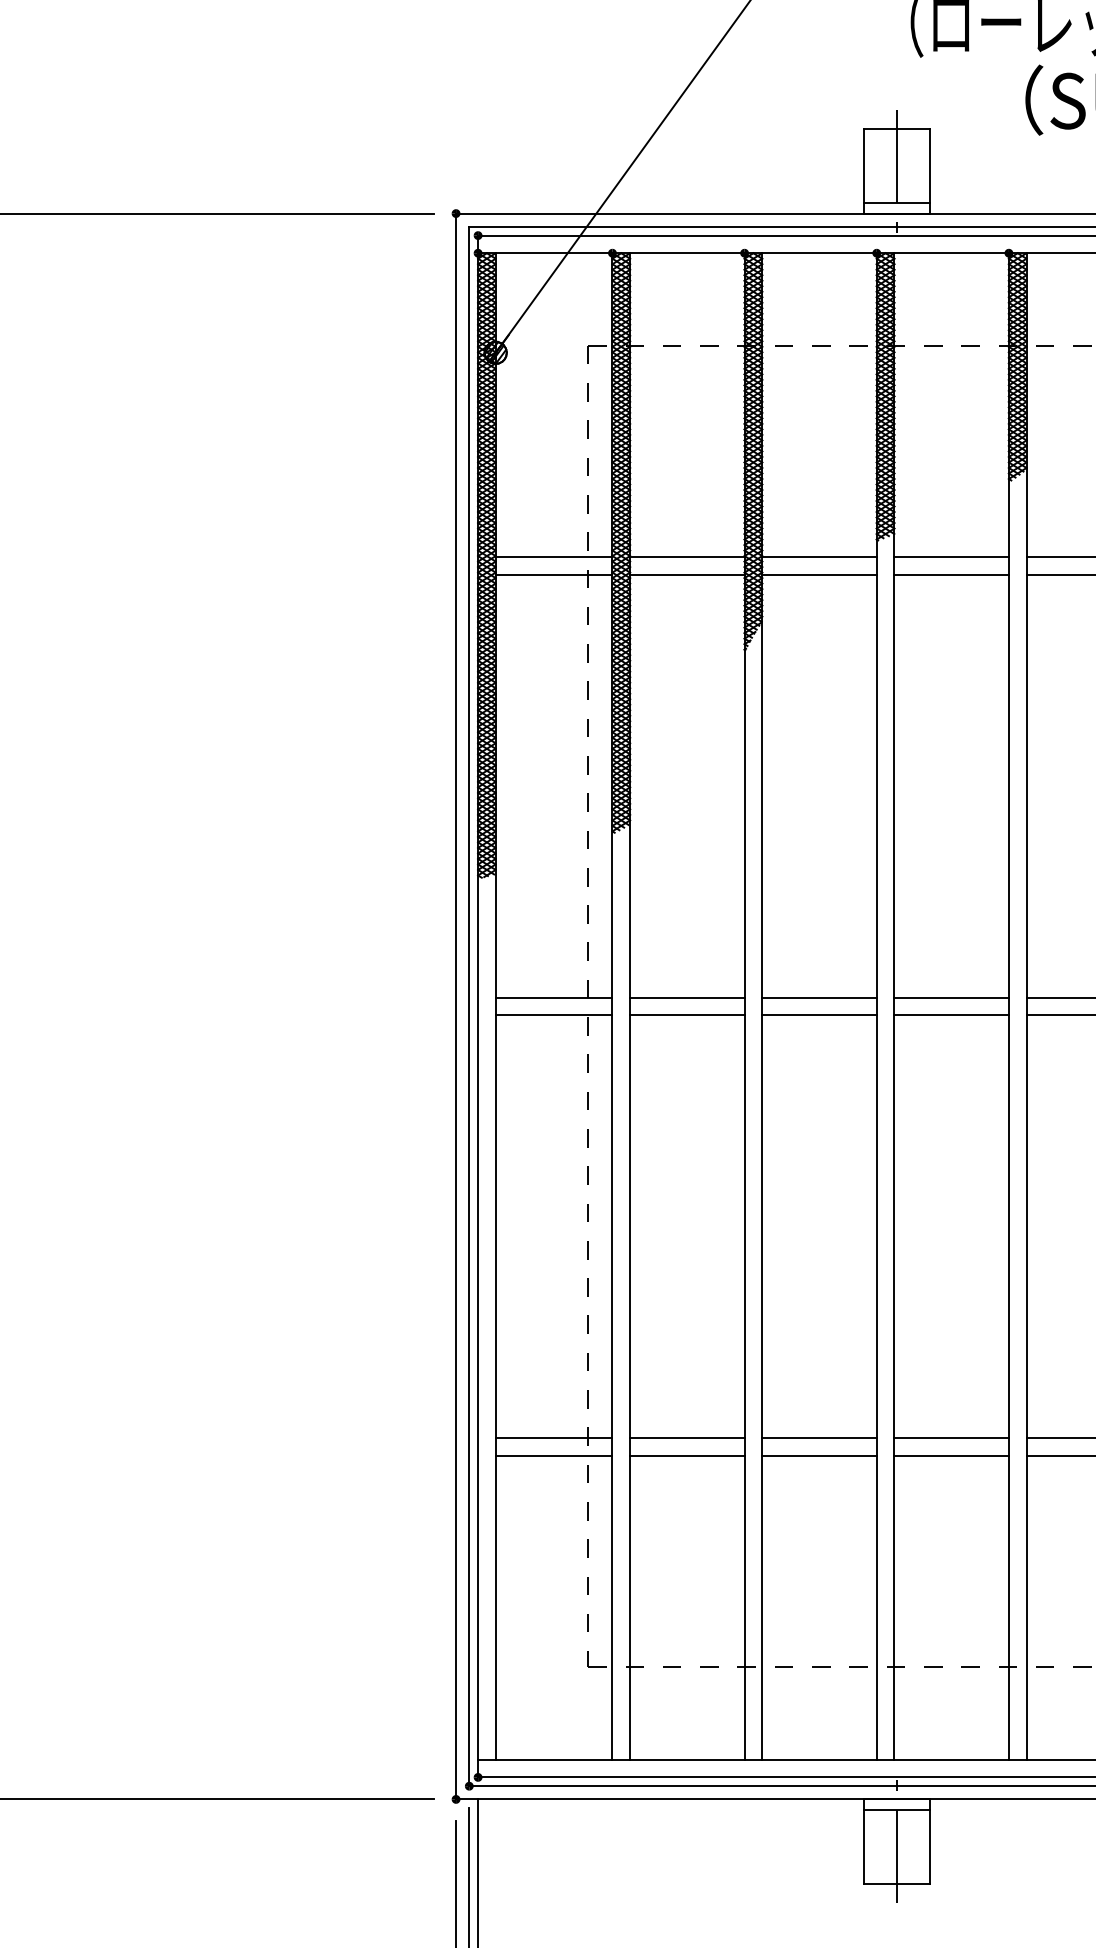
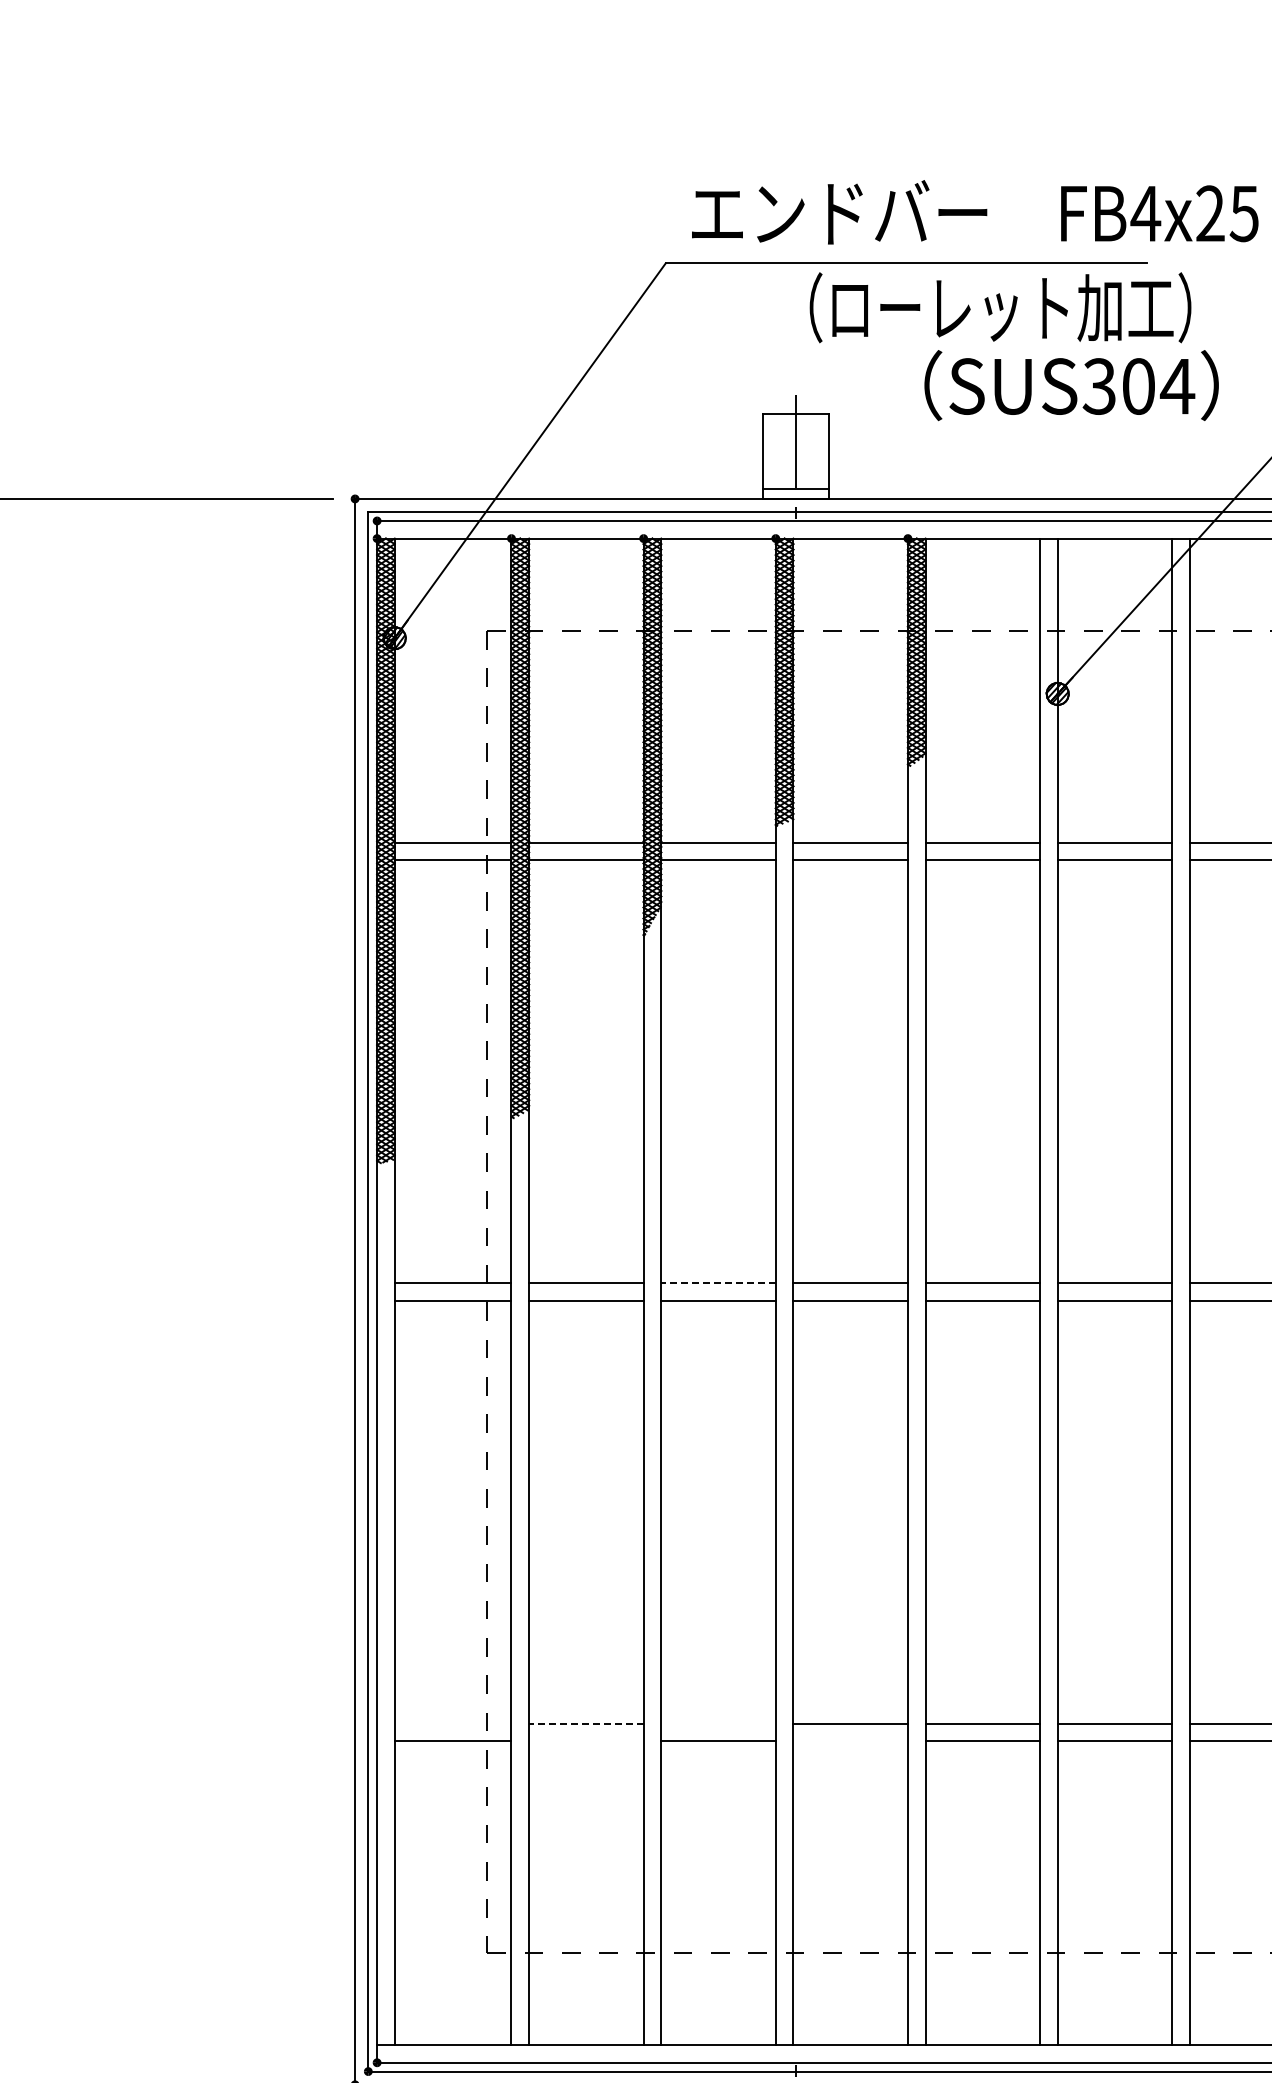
line: (819, 998) -> (718, 1283), solid -> dashed
line: (553, 1438) -> (452, 1723), removed
line: (686, 1438) -> (585, 1723), solid -> dashed
line: (819, 1438) -> (718, 1723), removed
line: (687, 1456) -> (586, 1741), removed
line: (951, 1456) -> (850, 1741), removed

